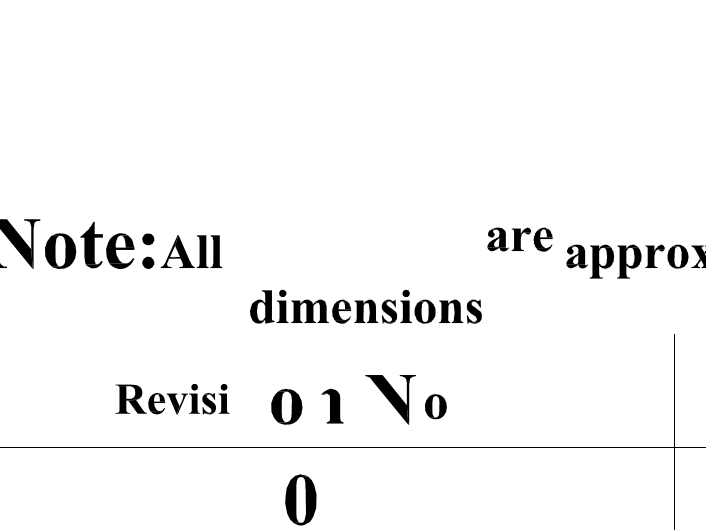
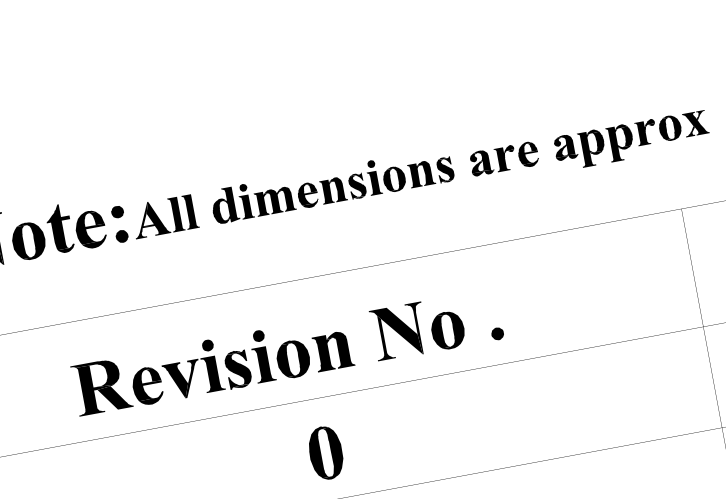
part: (519, 239) -> (503, 158), moved
part: (365, 306) -> (331, 185), moved
part: (172, 398) -> (173, 372), size x1.67
fill: (373, 401) -> (382, 336), added
fill: (315, 406) -> (323, 353), added
part: (435, 406) -> (447, 330), size x1.43
part: (481, 418) -> (497, 333), added

